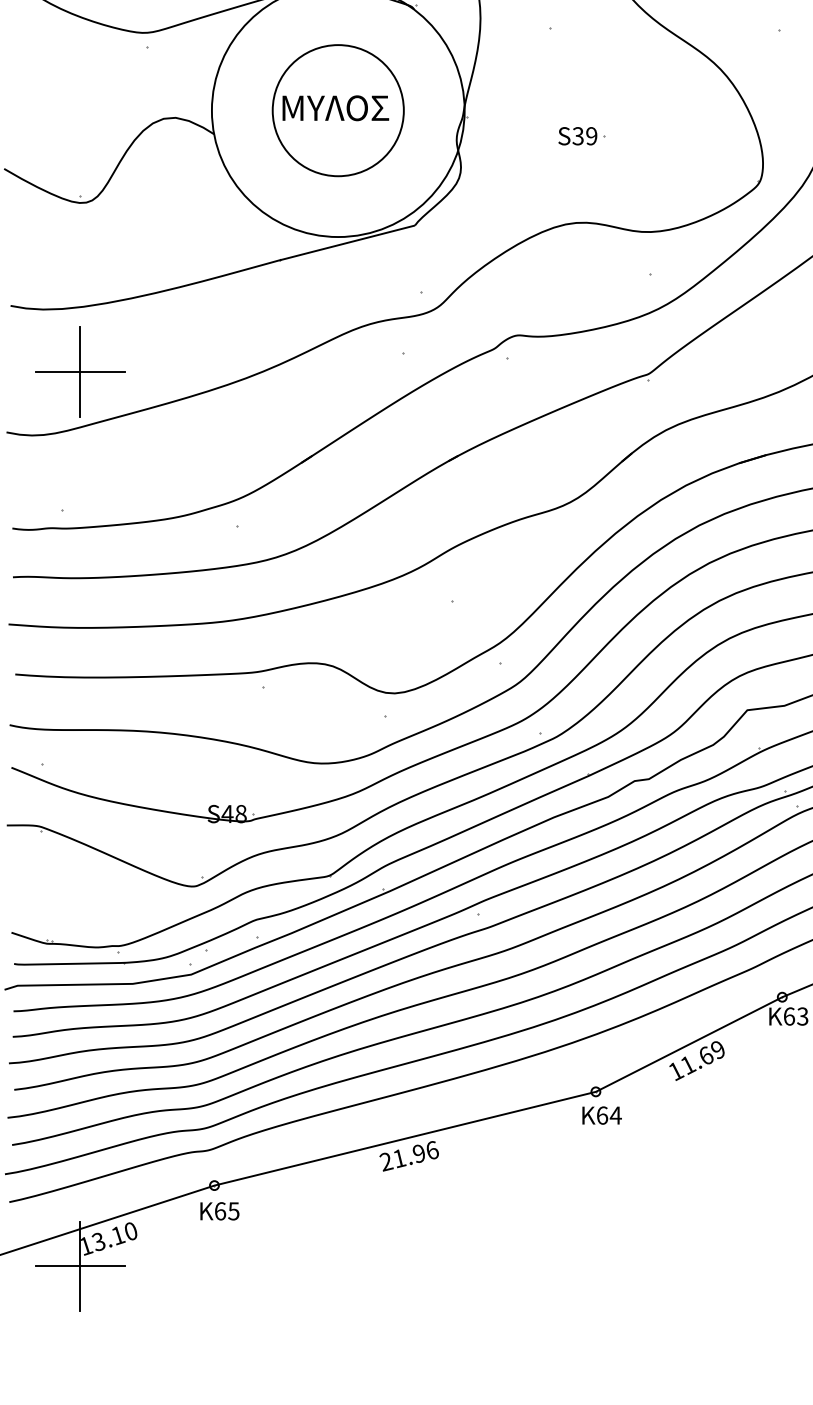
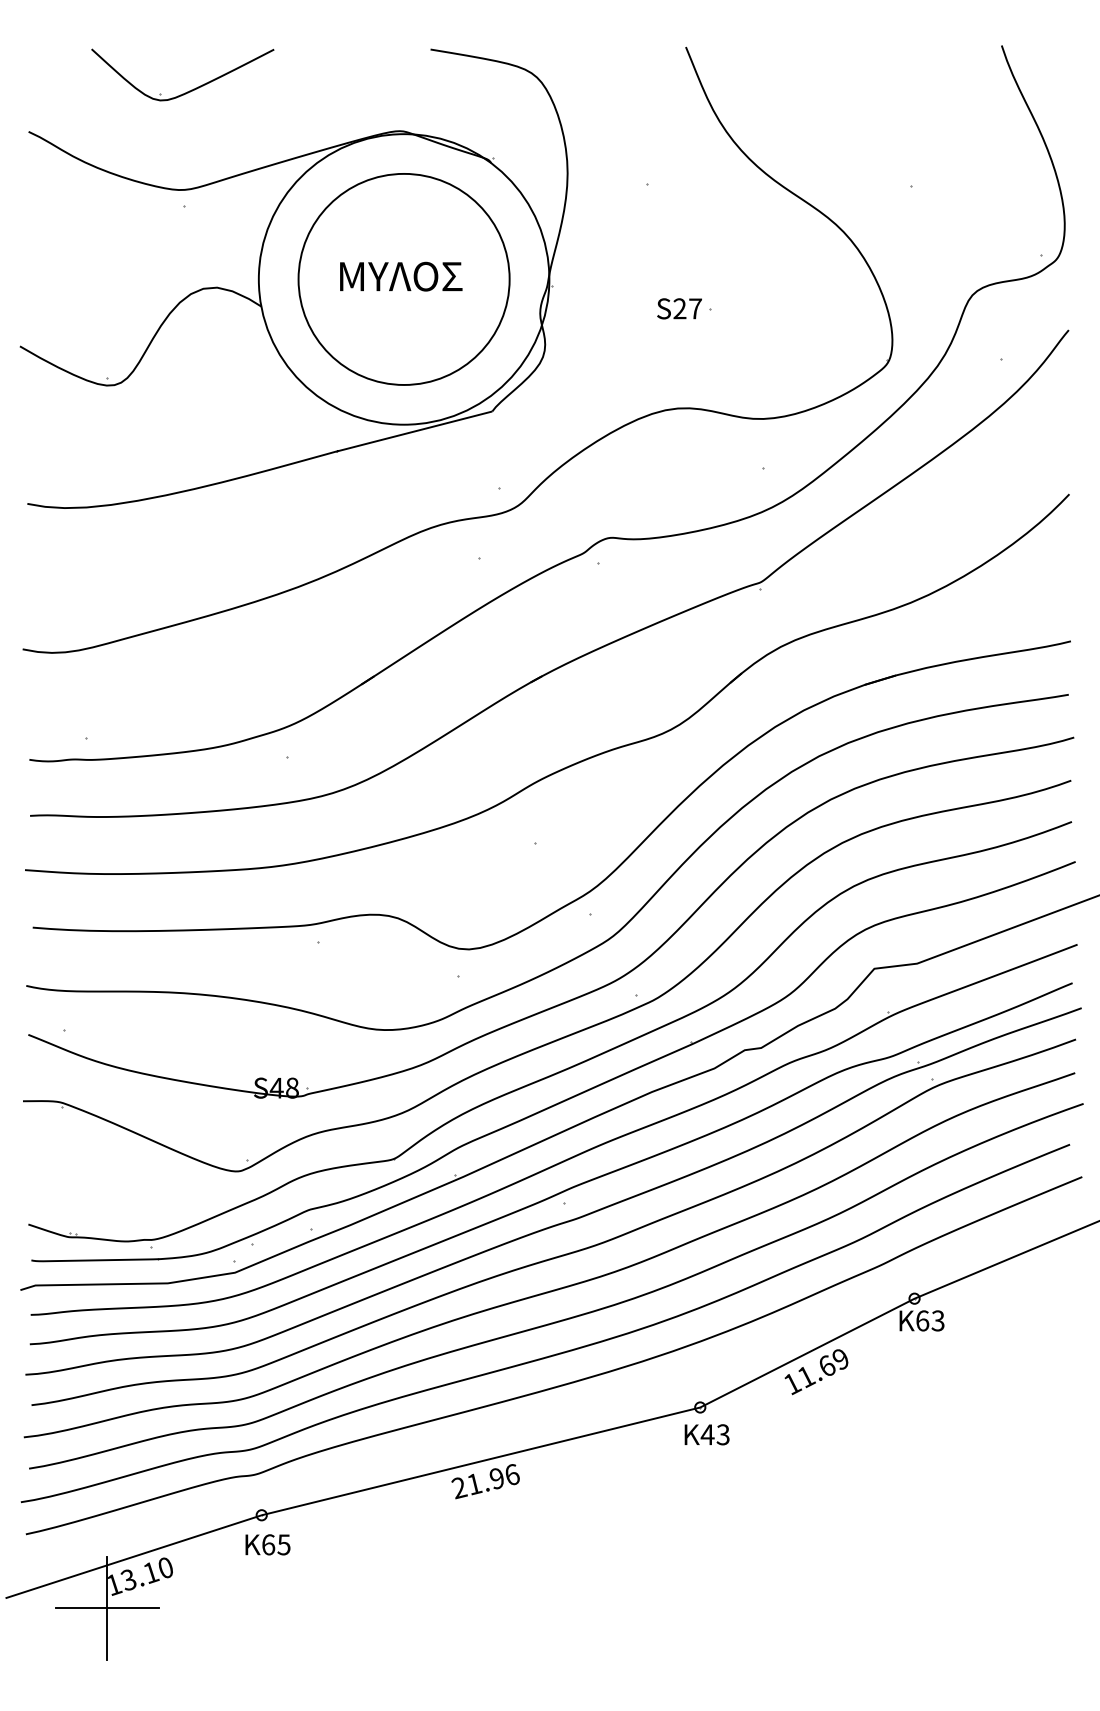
circle: (337, 110) -> (403, 279), size x1.4
text: (584, 135) -> (687, 308), S39 -> S27
part: (80, 372) -> (107, 580), removed
text: (609, 1115) -> (715, 1434), 64 -> 43

